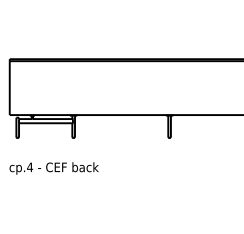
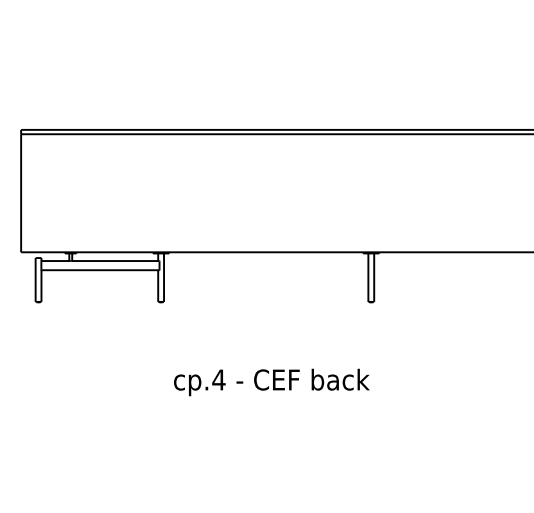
text: (53, 168) -> (270, 382), moved

